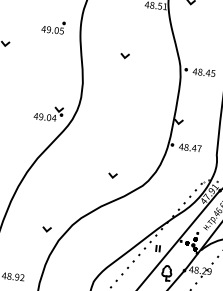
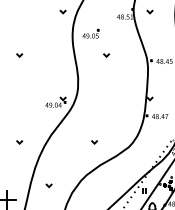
part: (52, 26) -> (90, 33), moved
line: (112, 176) -> (94, 142), moved
line: (46, 229) -> (48, 185), moved

